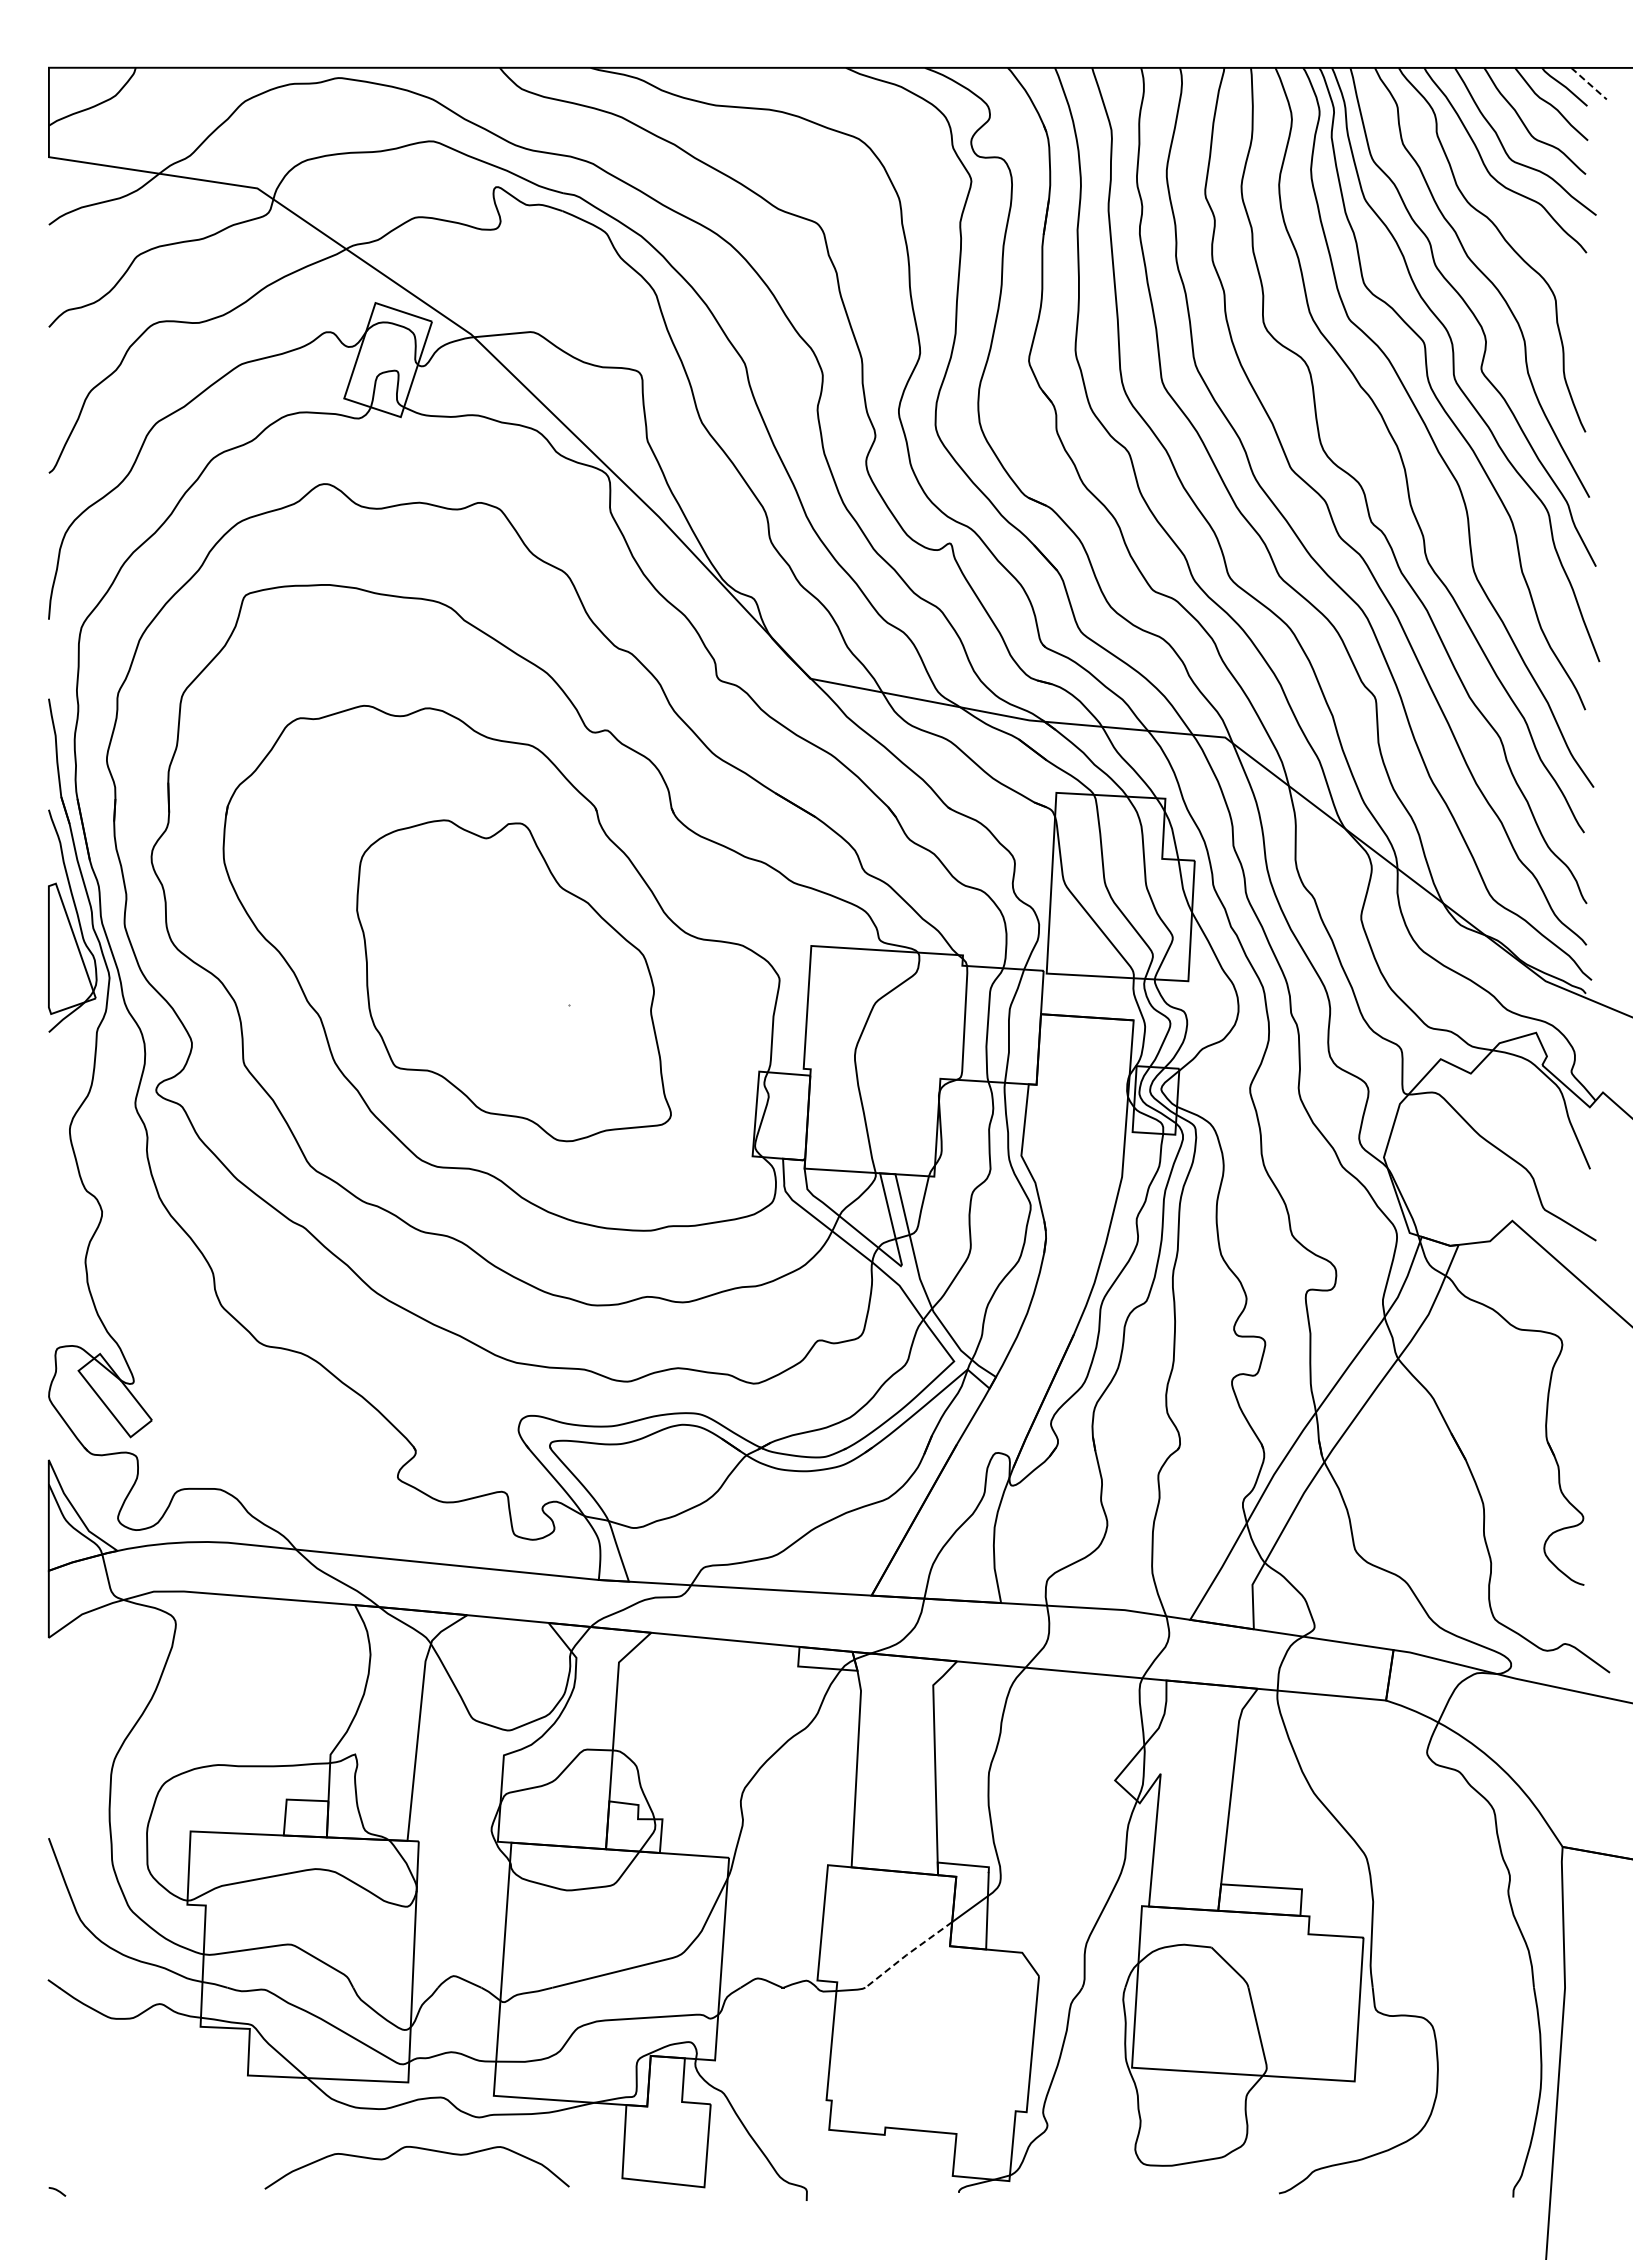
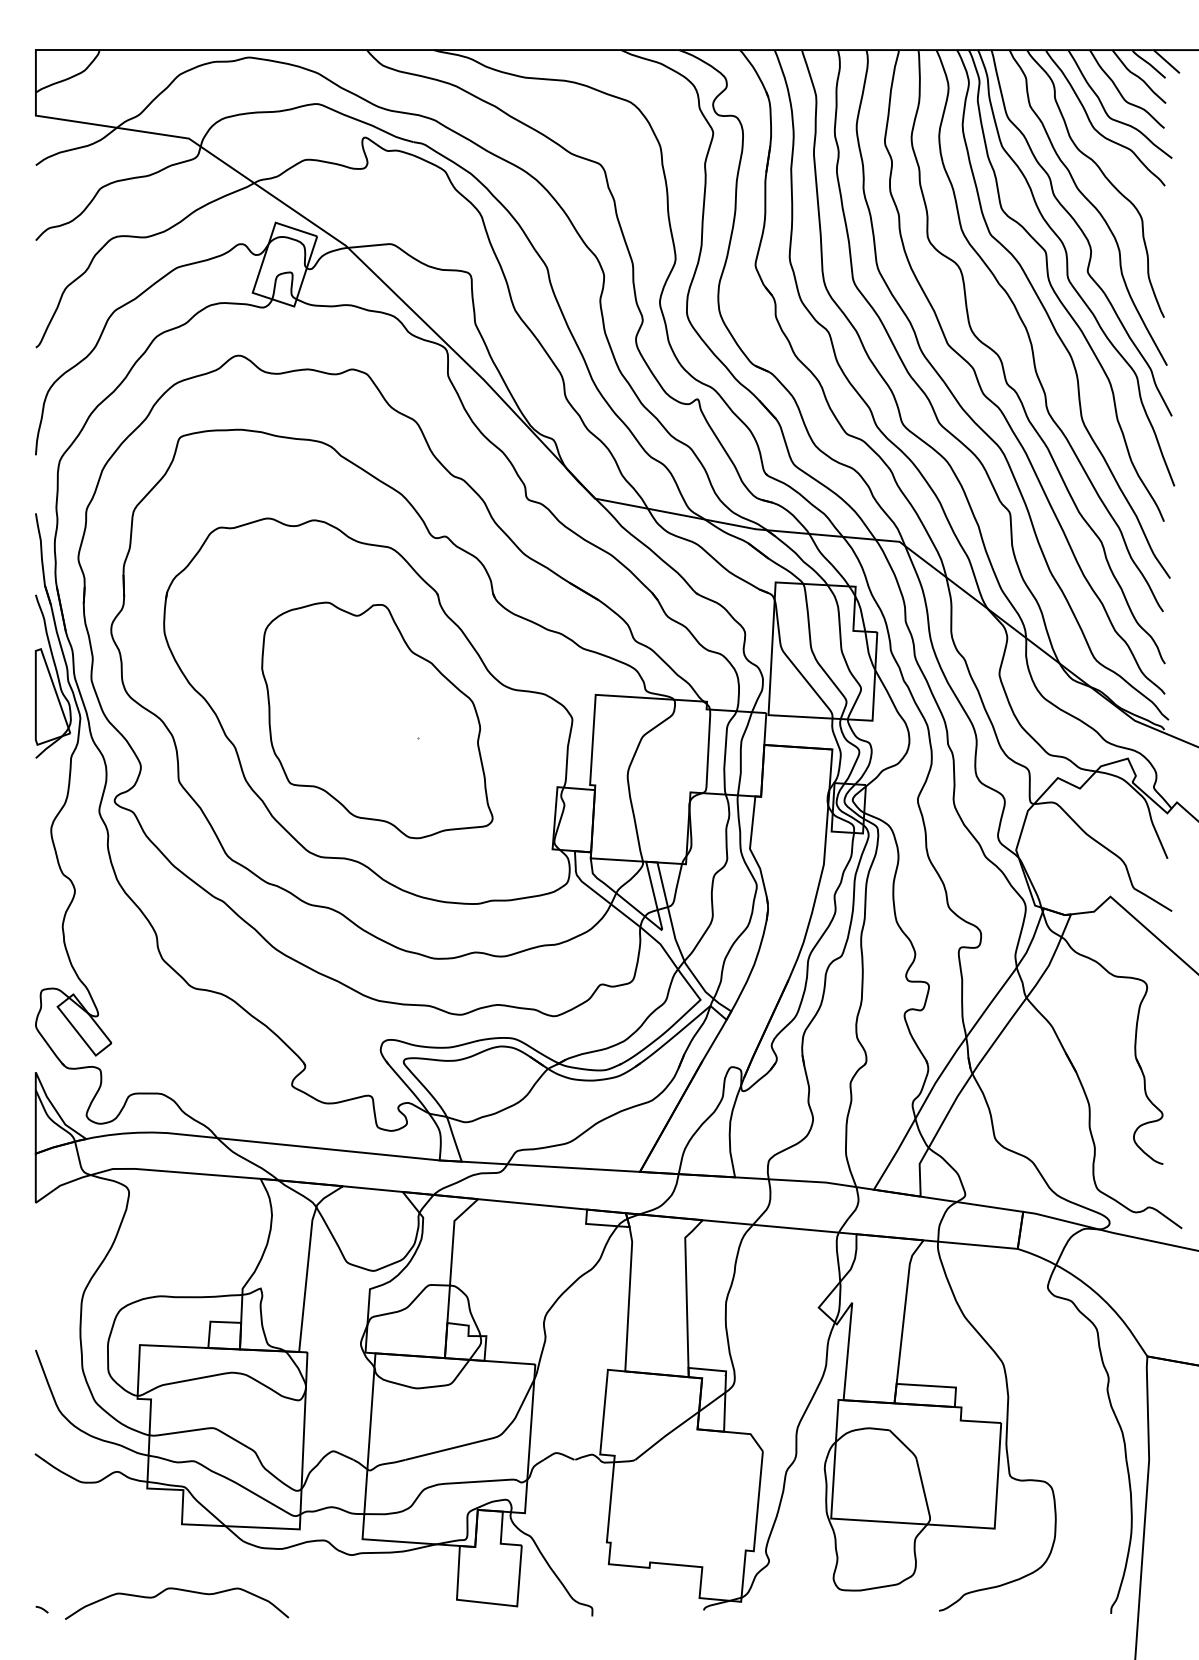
line: (1589, 83) -> (1167, 61), dashed -> solid
line: (907, 1954) -> (666, 1435), dashed -> solid
curve: (420, 2149) -> (179, 1590), moved

